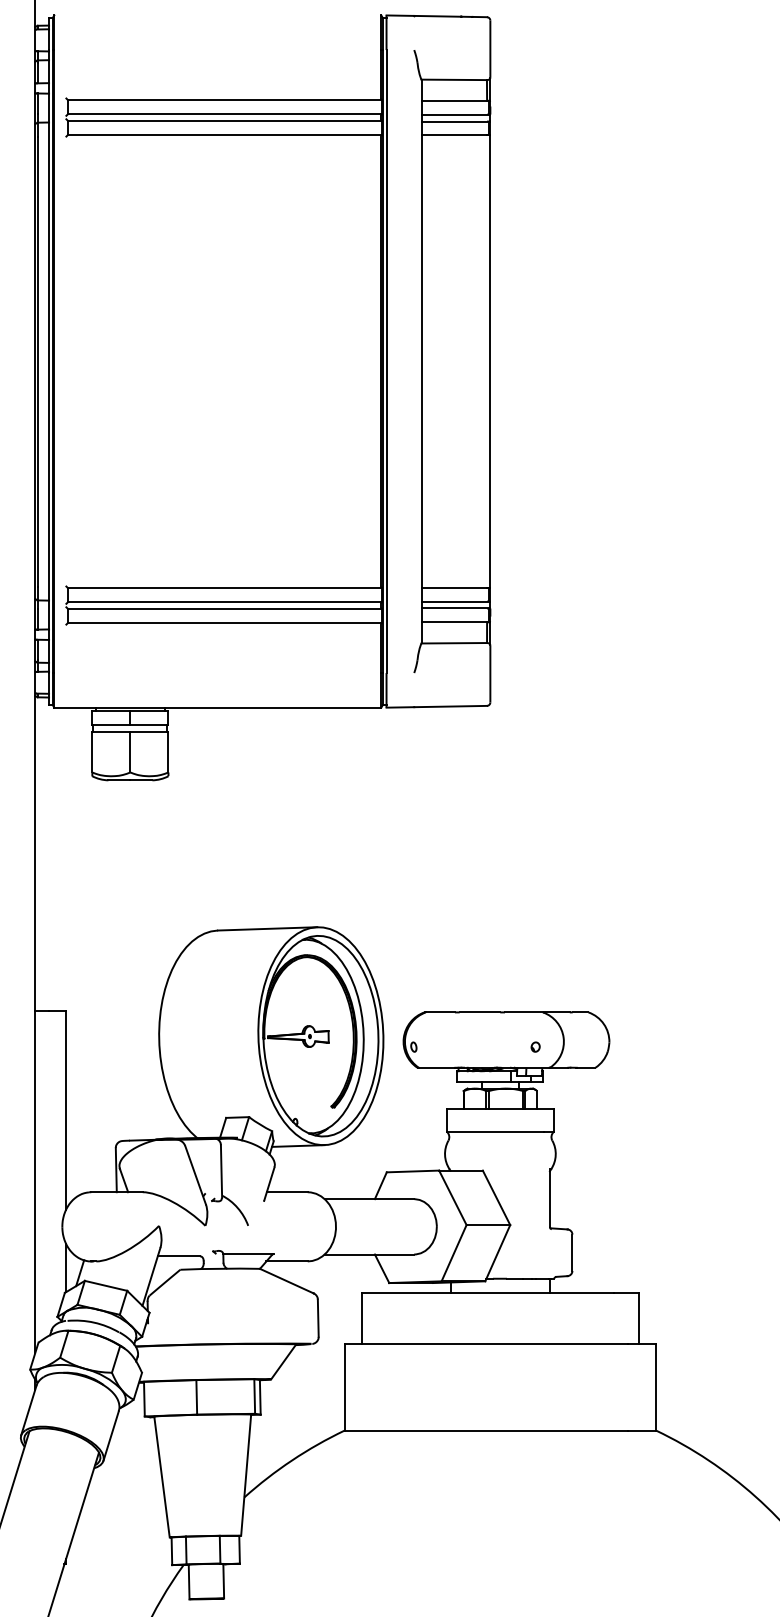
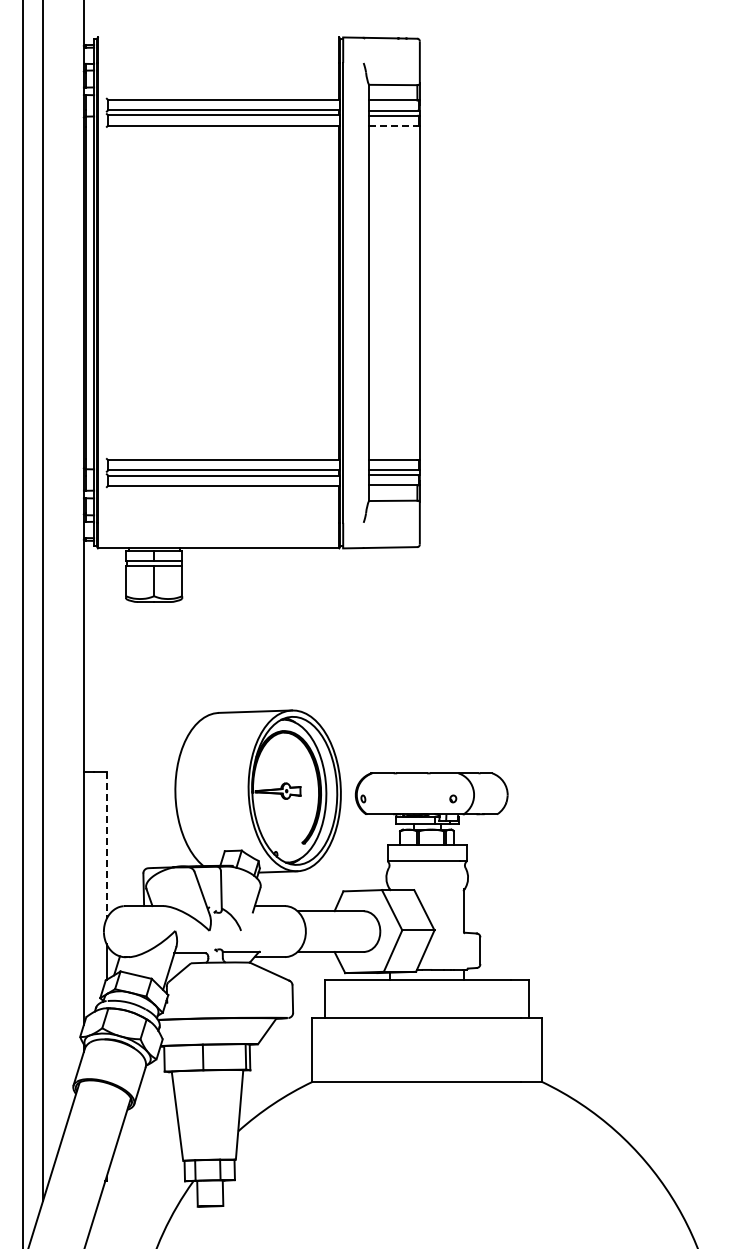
line: (454, 136) -> (393, 126), solid -> dashed
line: (65, 1110) -> (106, 845), solid -> dashed

